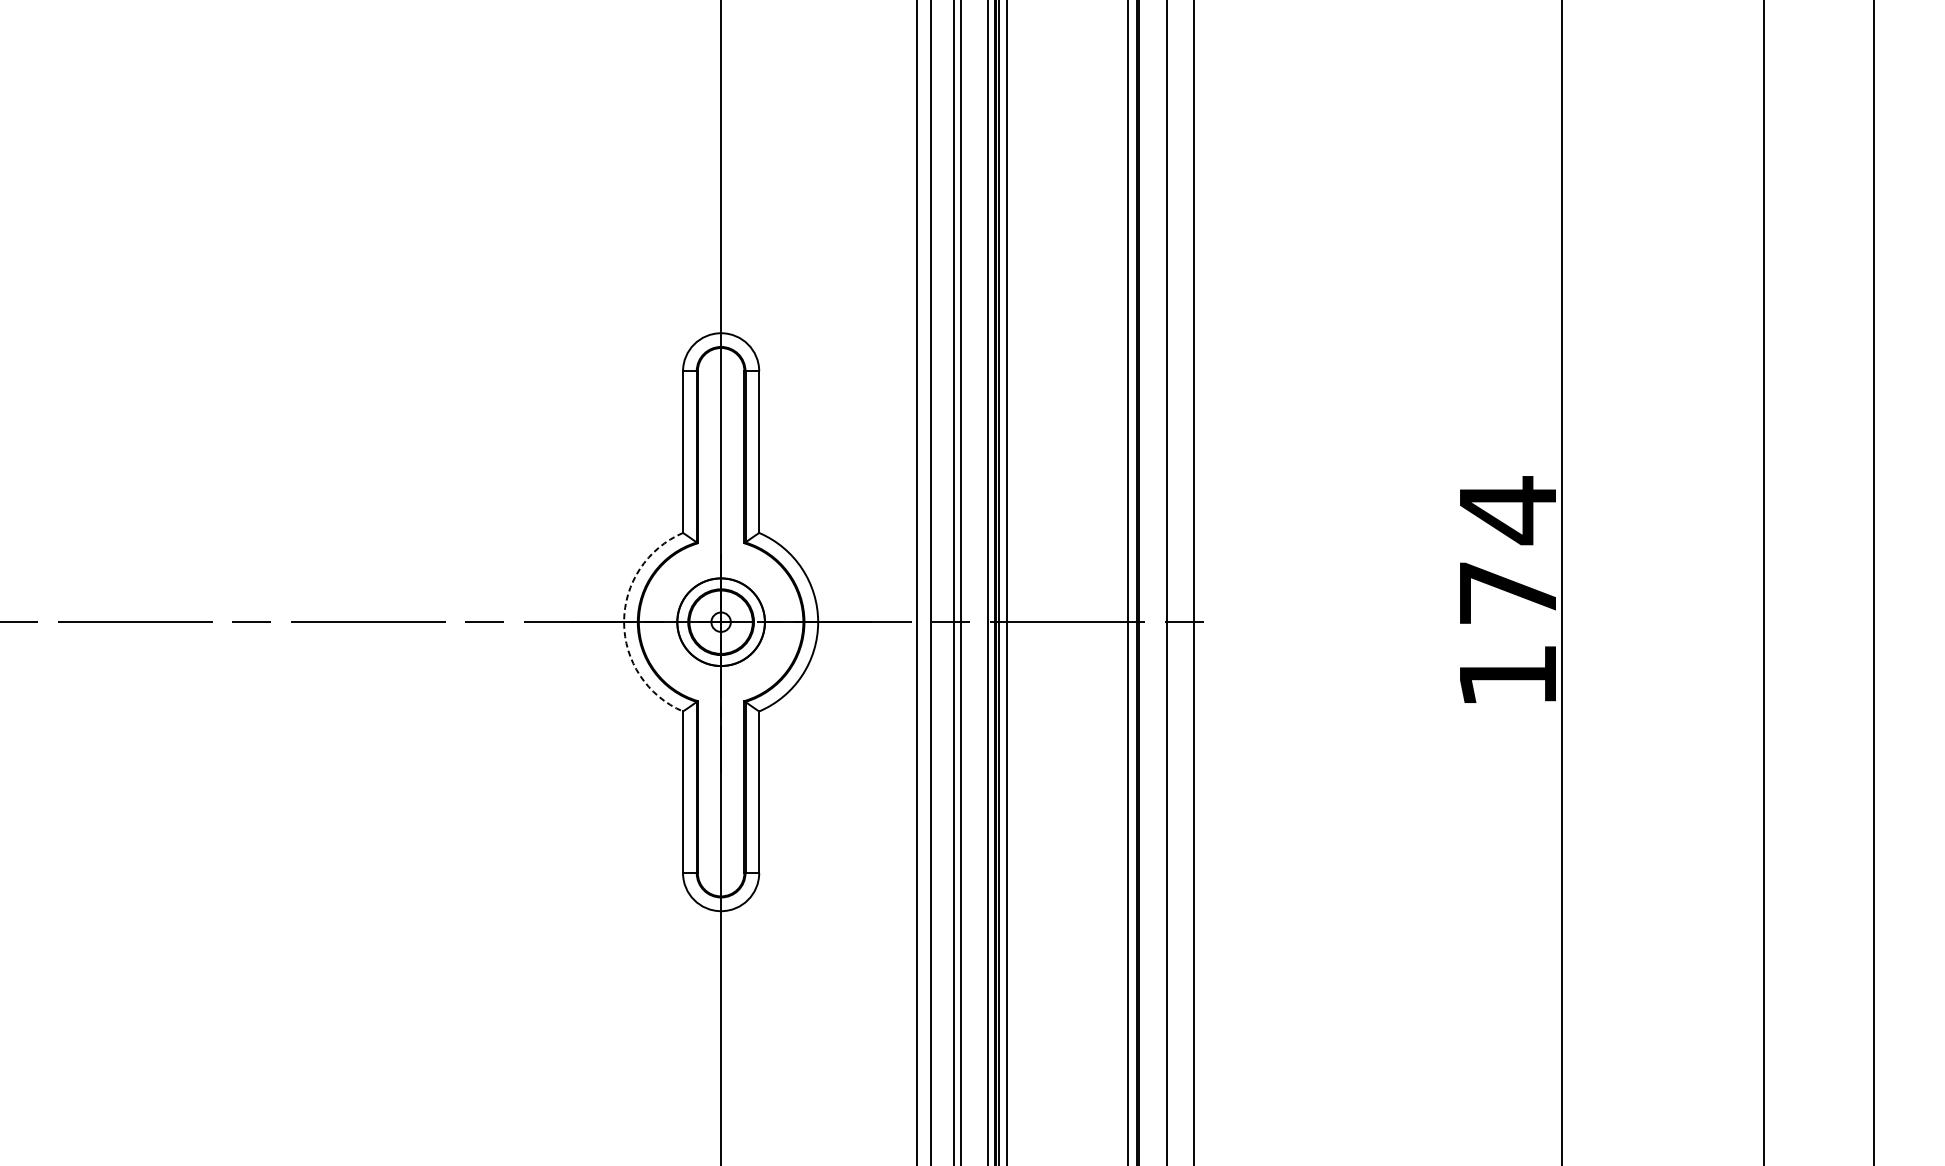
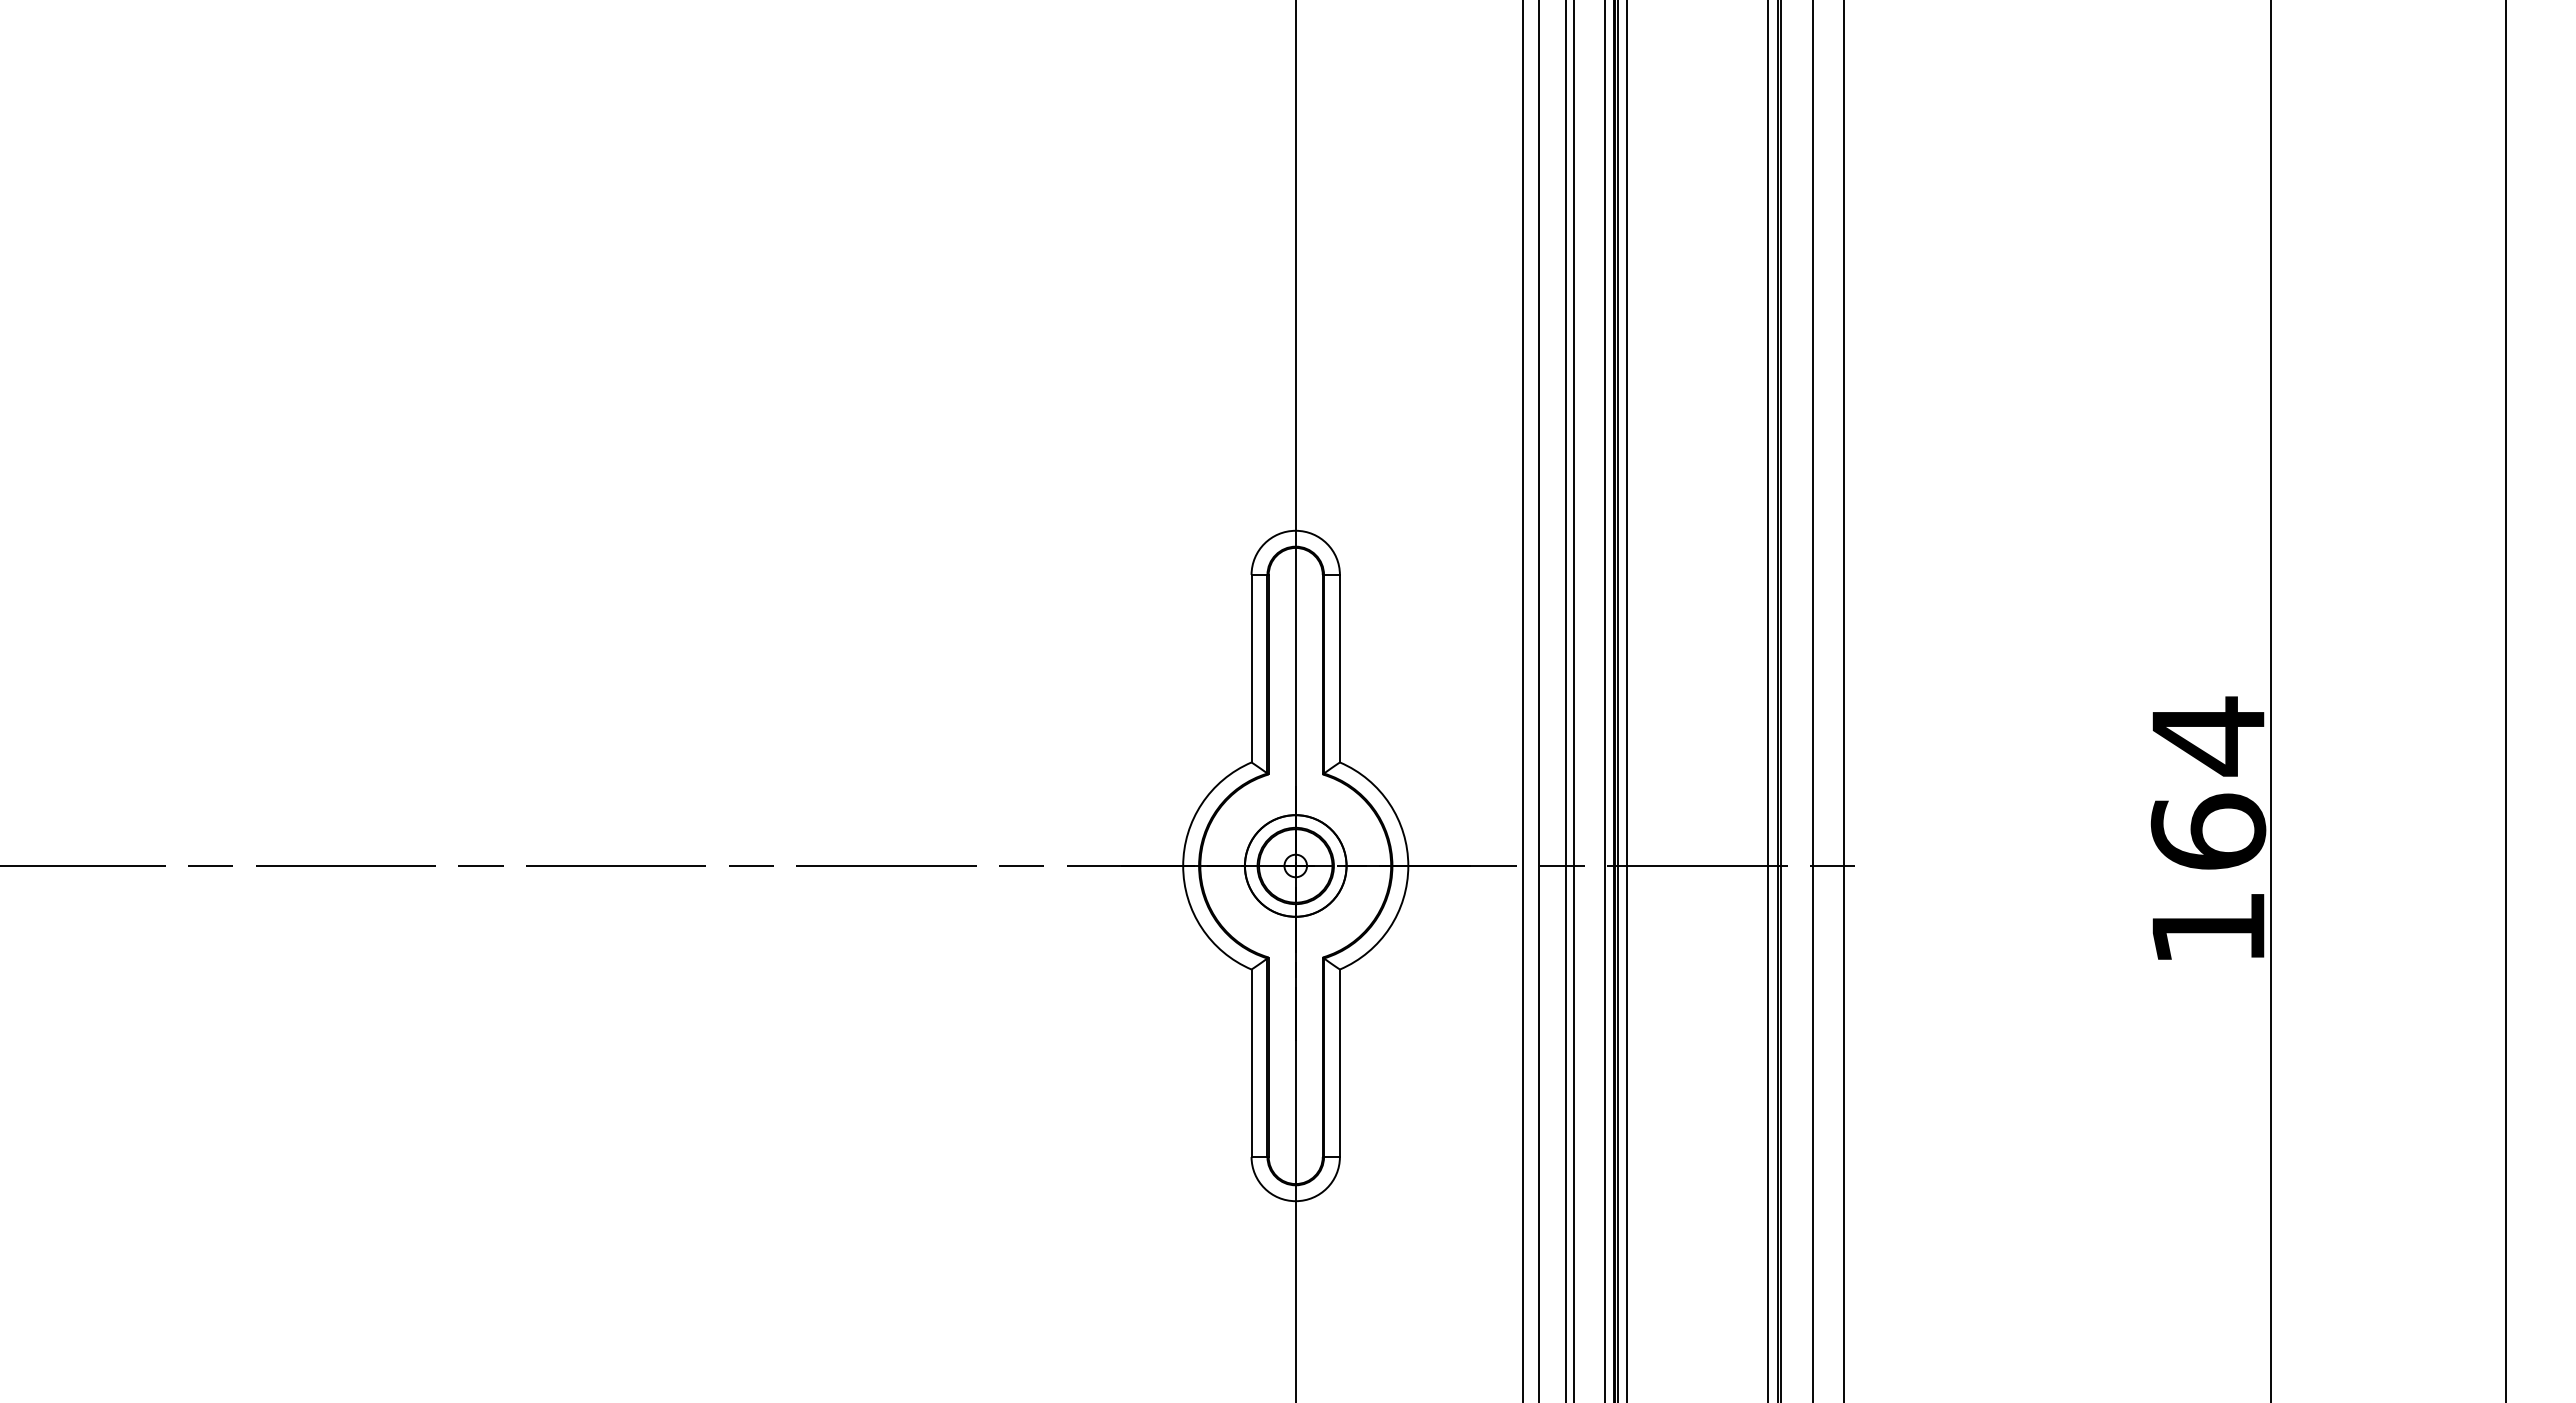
text: (1508, 592) -> (2208, 831), 174 -> 164
arc: (624, 622) -> (1183, 866), dashed -> solid

